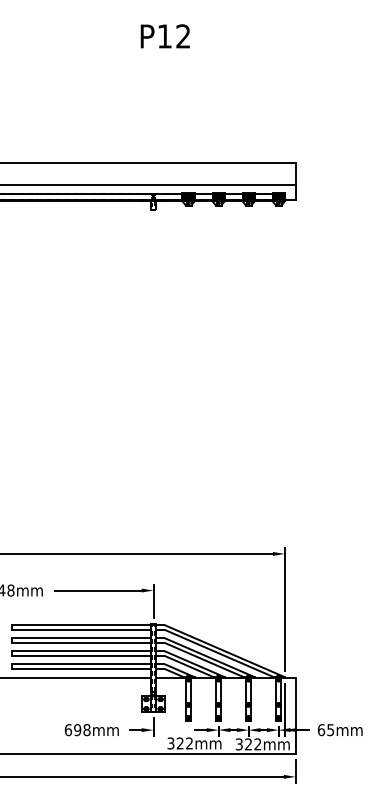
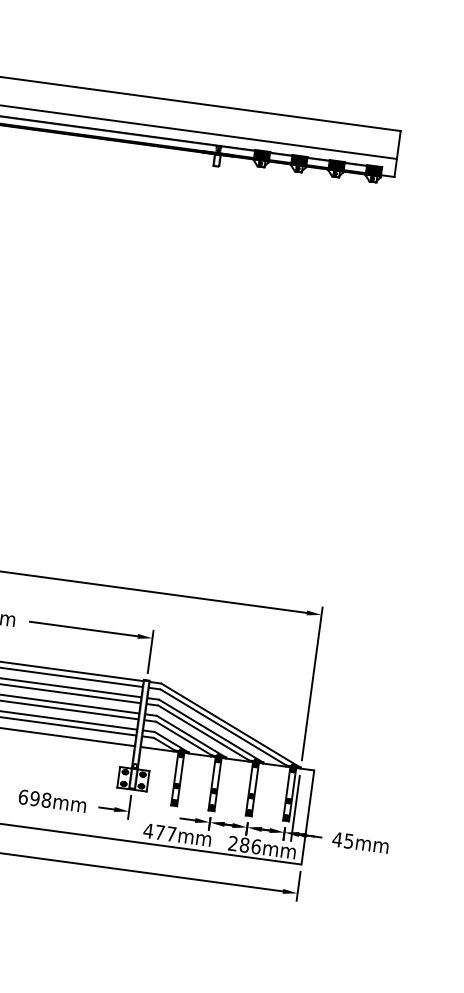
text: (321, 730) -> (337, 840), 65mm -> 45mm
text: (179, 743) -> (159, 832), 322mm -> 477mm
text: (248, 744) -> (244, 845), 322mm -> 286mm

